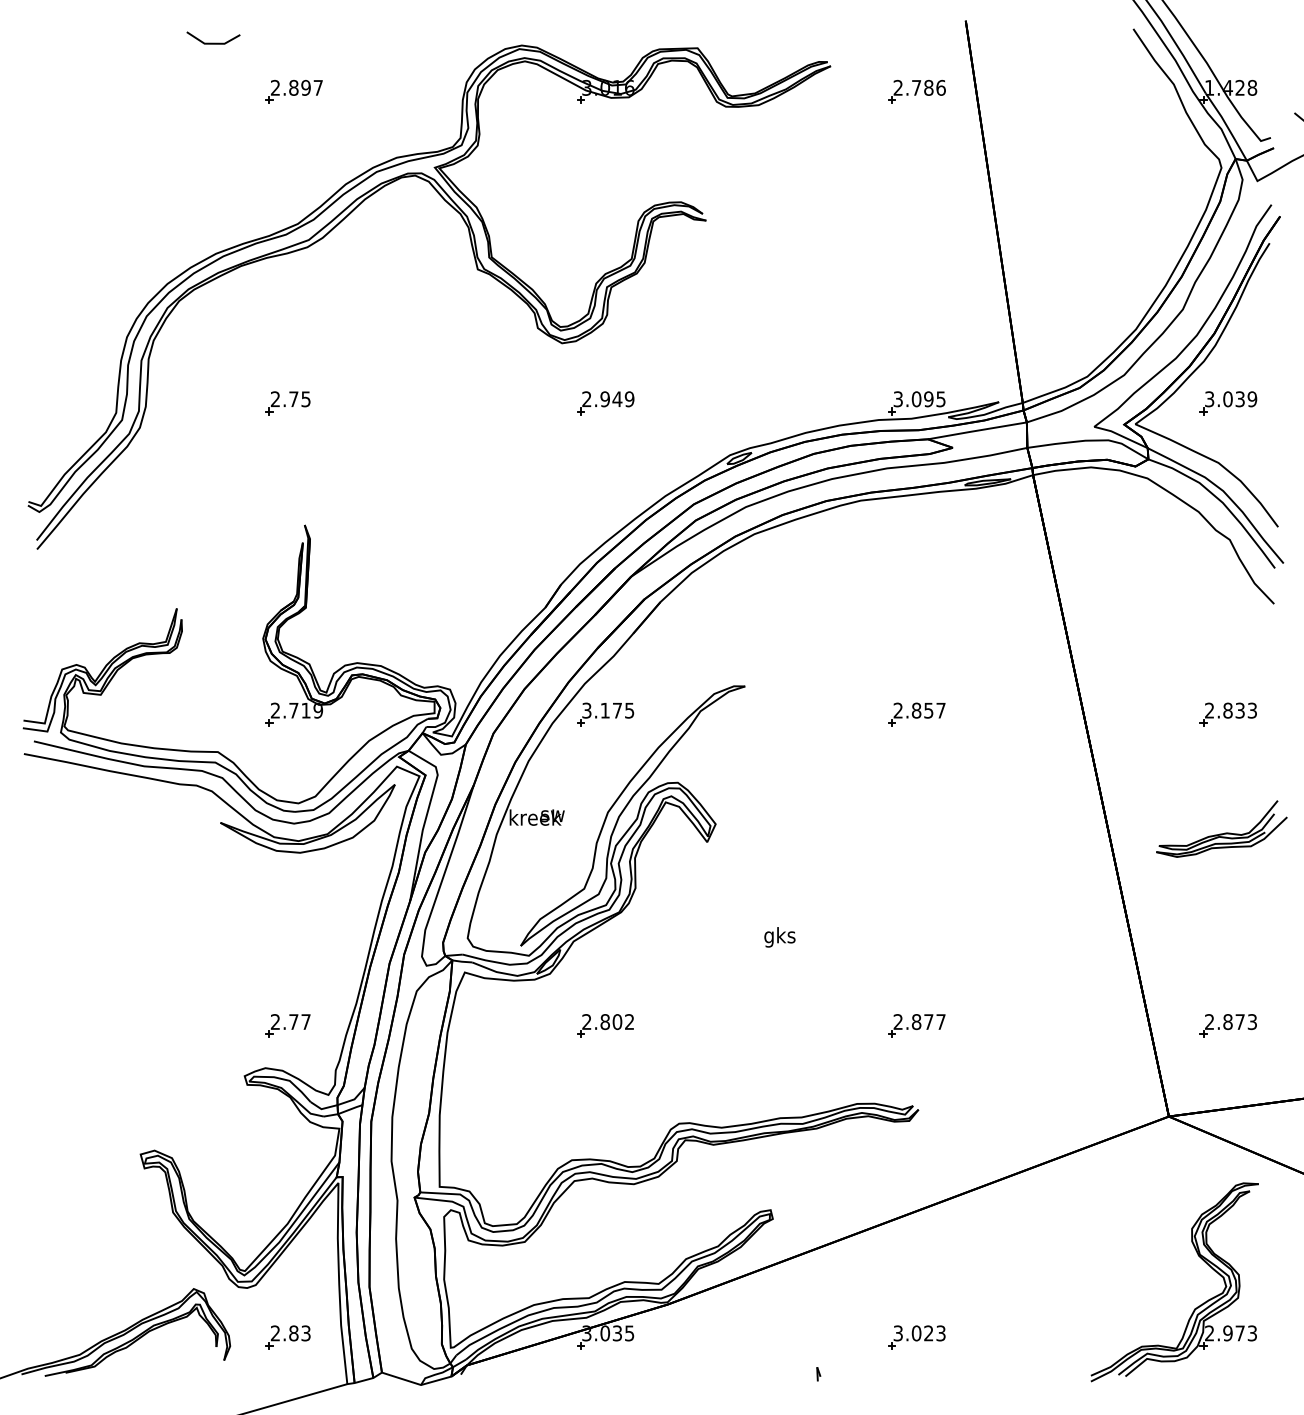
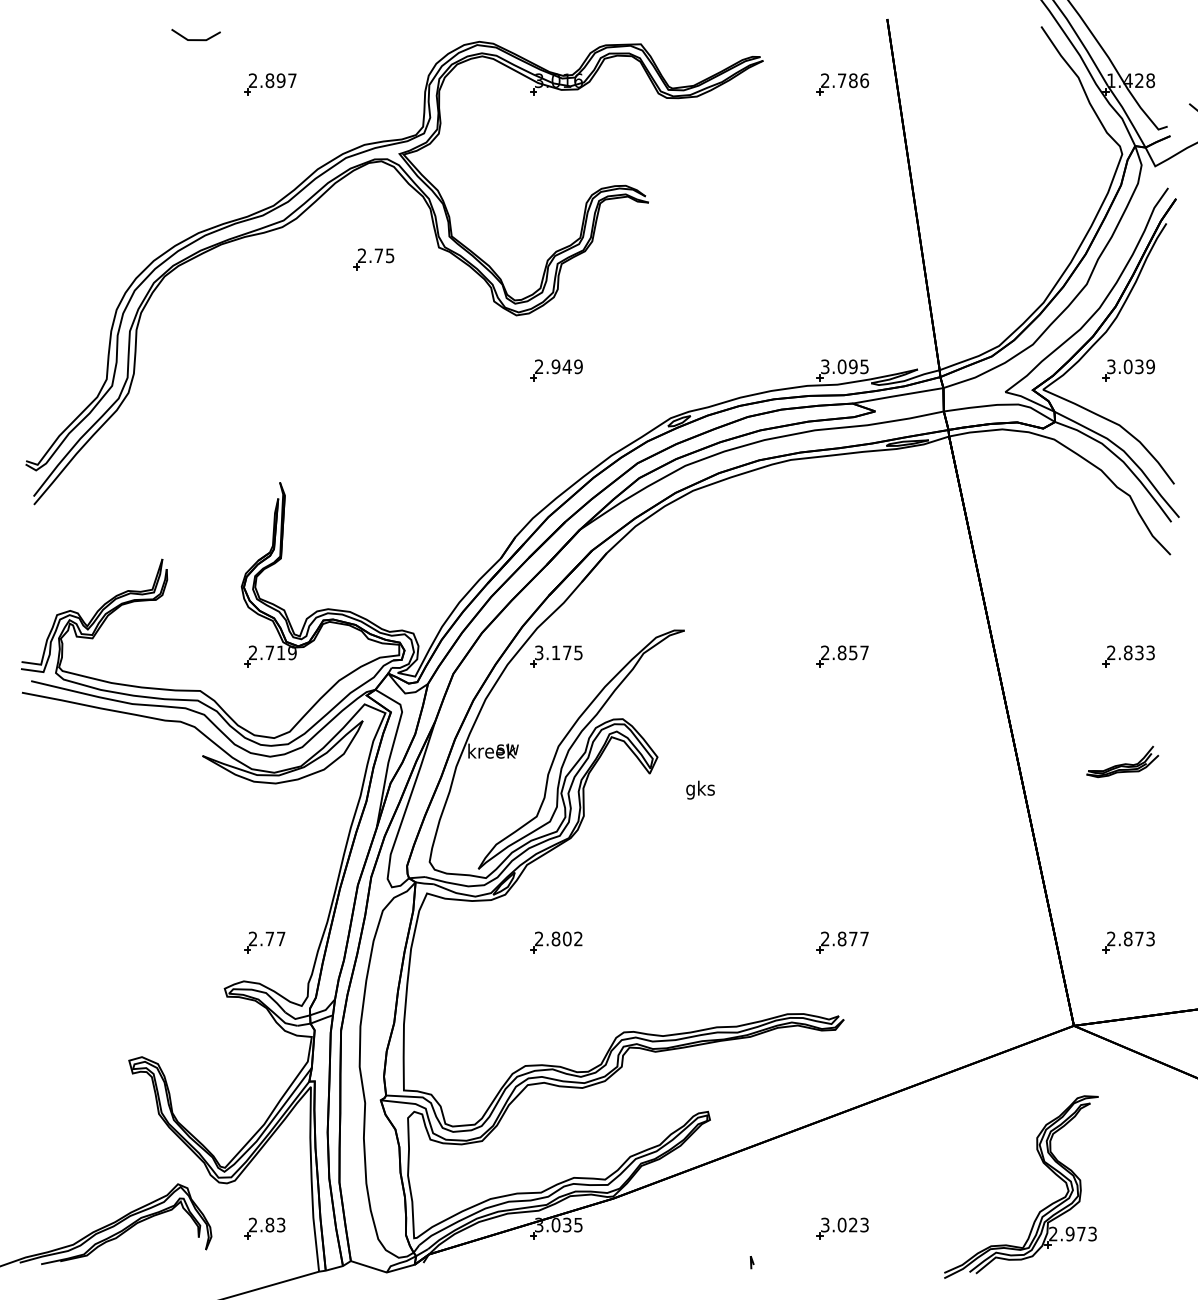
part: (287, 403) -> (373, 259), moved
part: (1221, 828) -> (1122, 761), size x0.6
text: (779, 936) -> (700, 789), moved
part: (1196, 1306) -> (1041, 1209), moved

